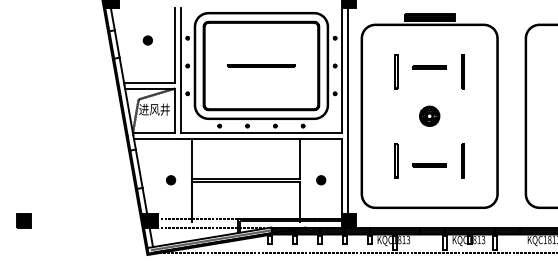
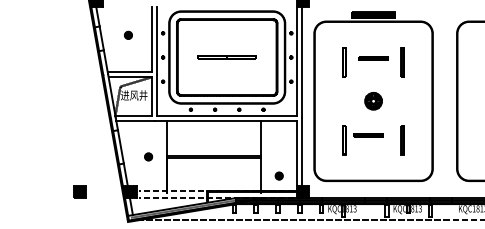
line: (429, 165) -> (368, 135), moved
part: (321, 180) -> (279, 176), moved
part: (23, 220) -> (80, 191), moved

